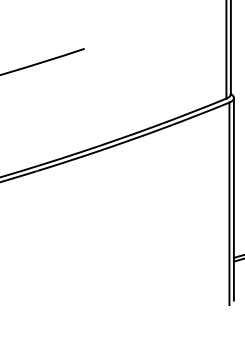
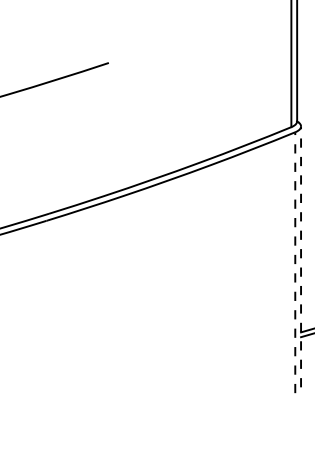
line: (234, 199) -> (301, 256), solid -> dashed
line: (229, 203) -> (295, 262), solid -> dashed

